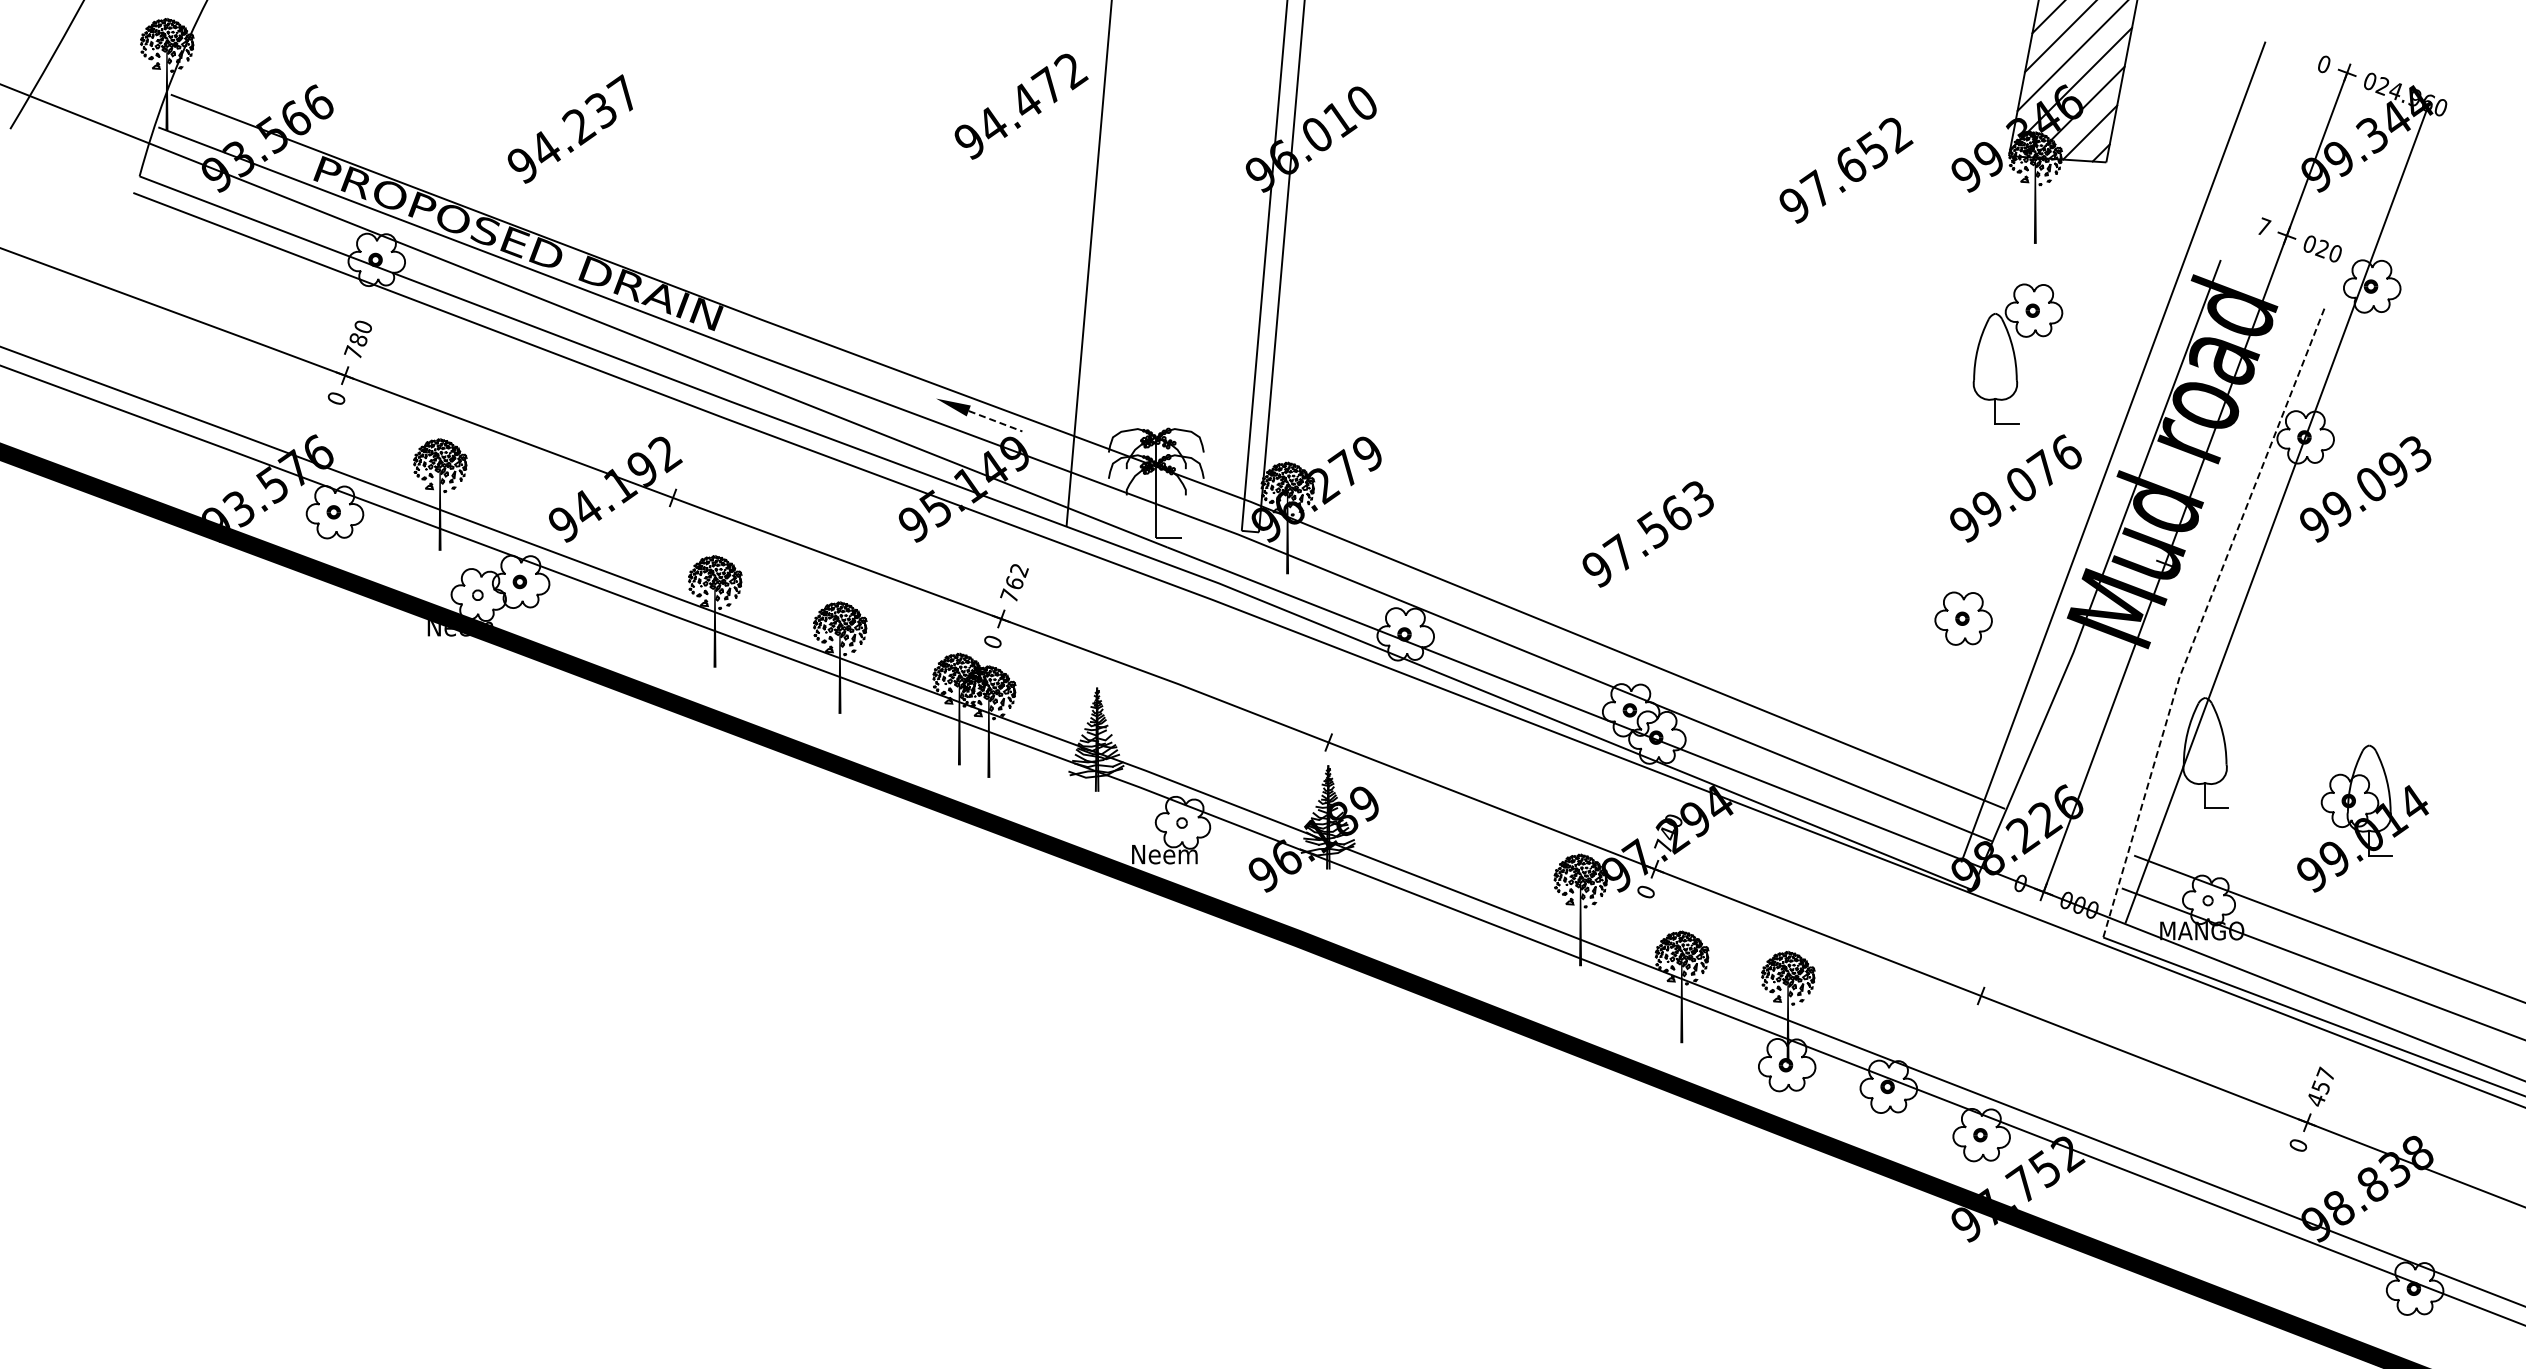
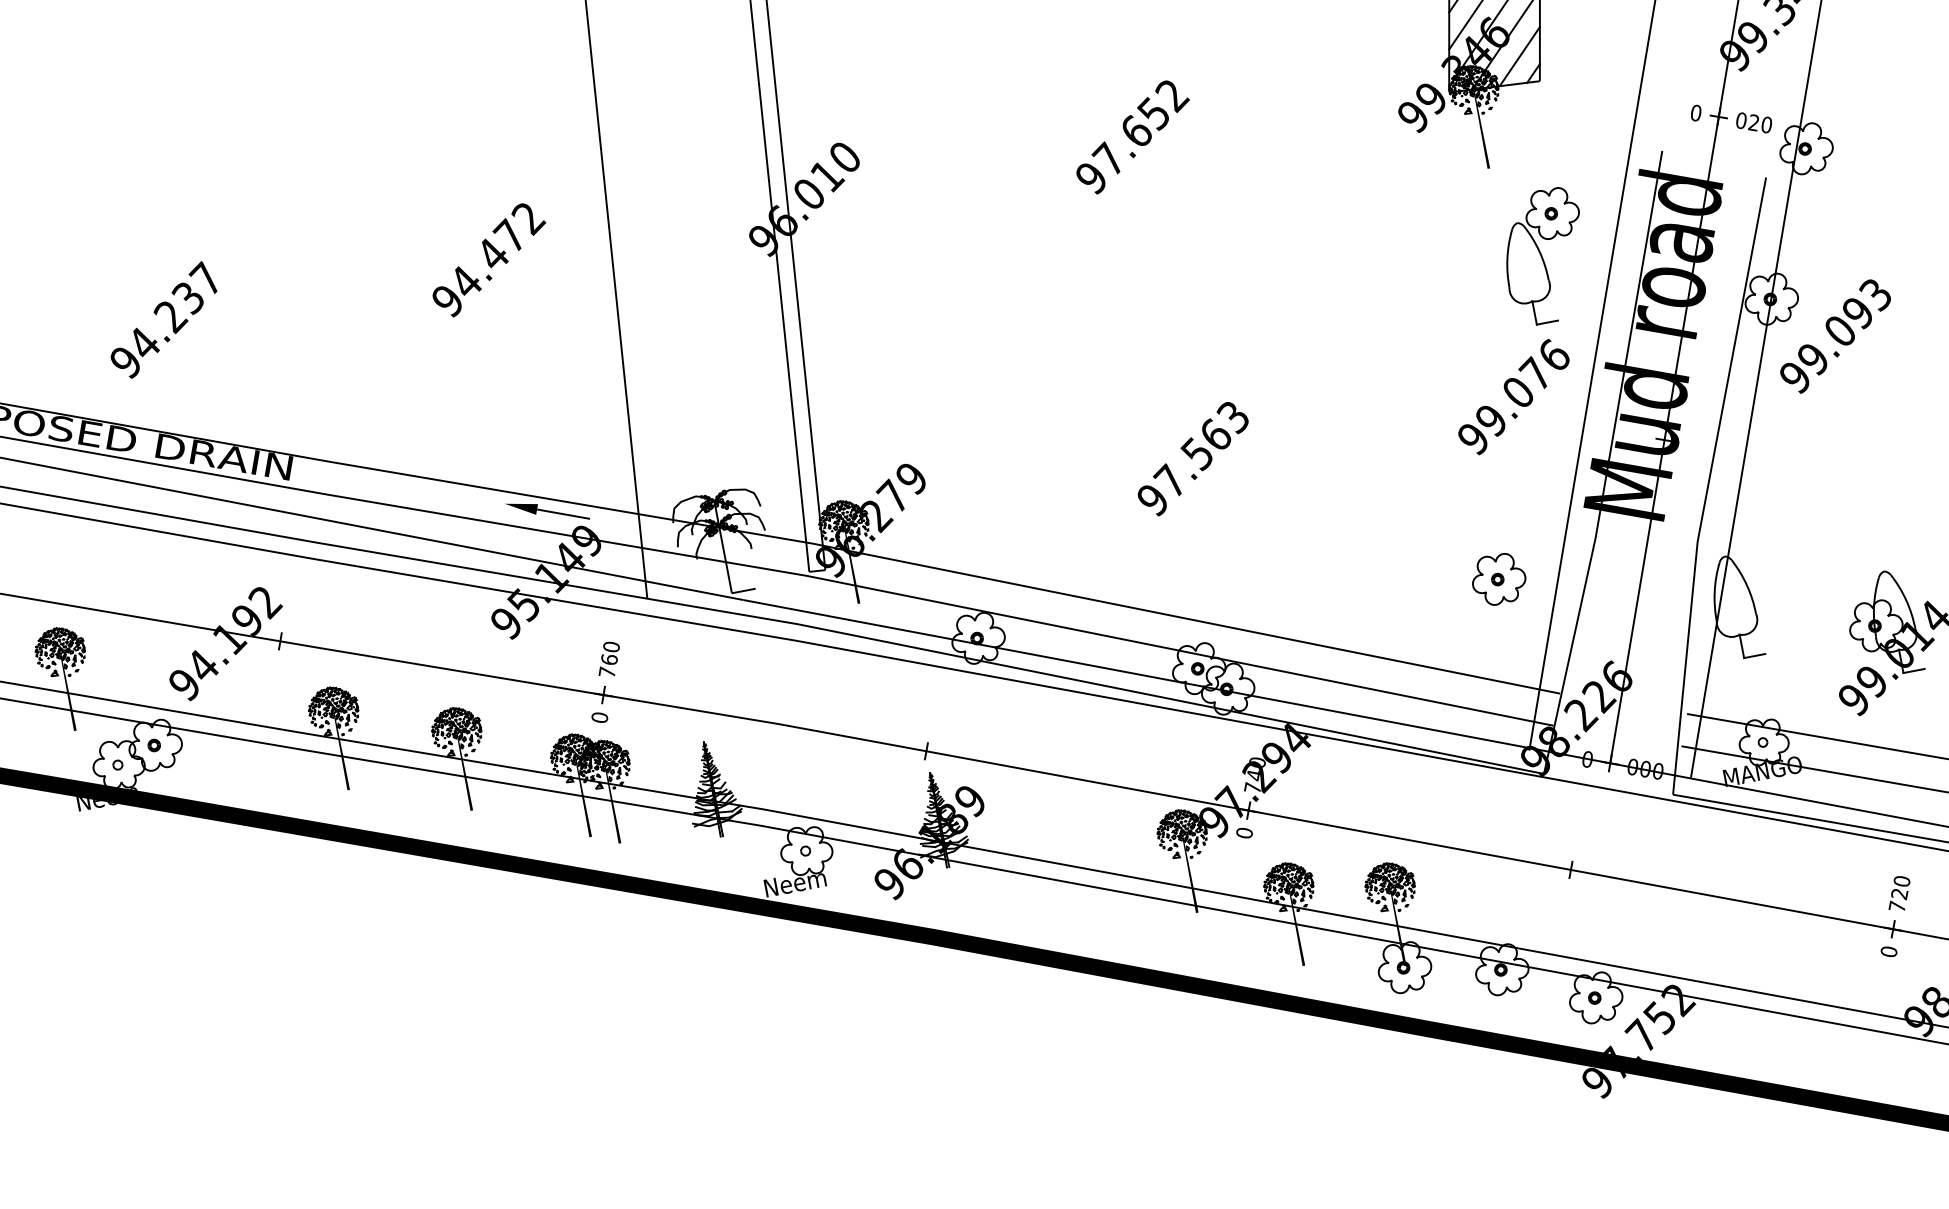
text: (1021, 106) -> (489, 259), moved
text: (569, 128) -> (162, 320), moved
text: (1846, 170) -> (1133, 136), moved
text: (2264, 226) -> (1696, 112), 7 -> 0
part: (2017, 353) -> (1544, 255), moved
line: (995, 421) -> (563, 514), dashed -> solid
text: (1647, 534) -> (1192, 459), moved
text: (1019, 570) -> (611, 647), 762 -> 760
part: (1963, 618) -> (1498, 579), moved
line: (2201, 620) -> (1707, 485), dashed -> solid
text: (2320, 1086) -> (1899, 893), 457 -> 720

